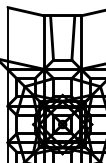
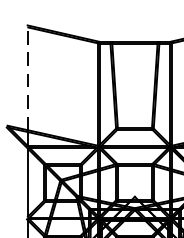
line: (7, 33) -> (27, 76), solid -> dashed

